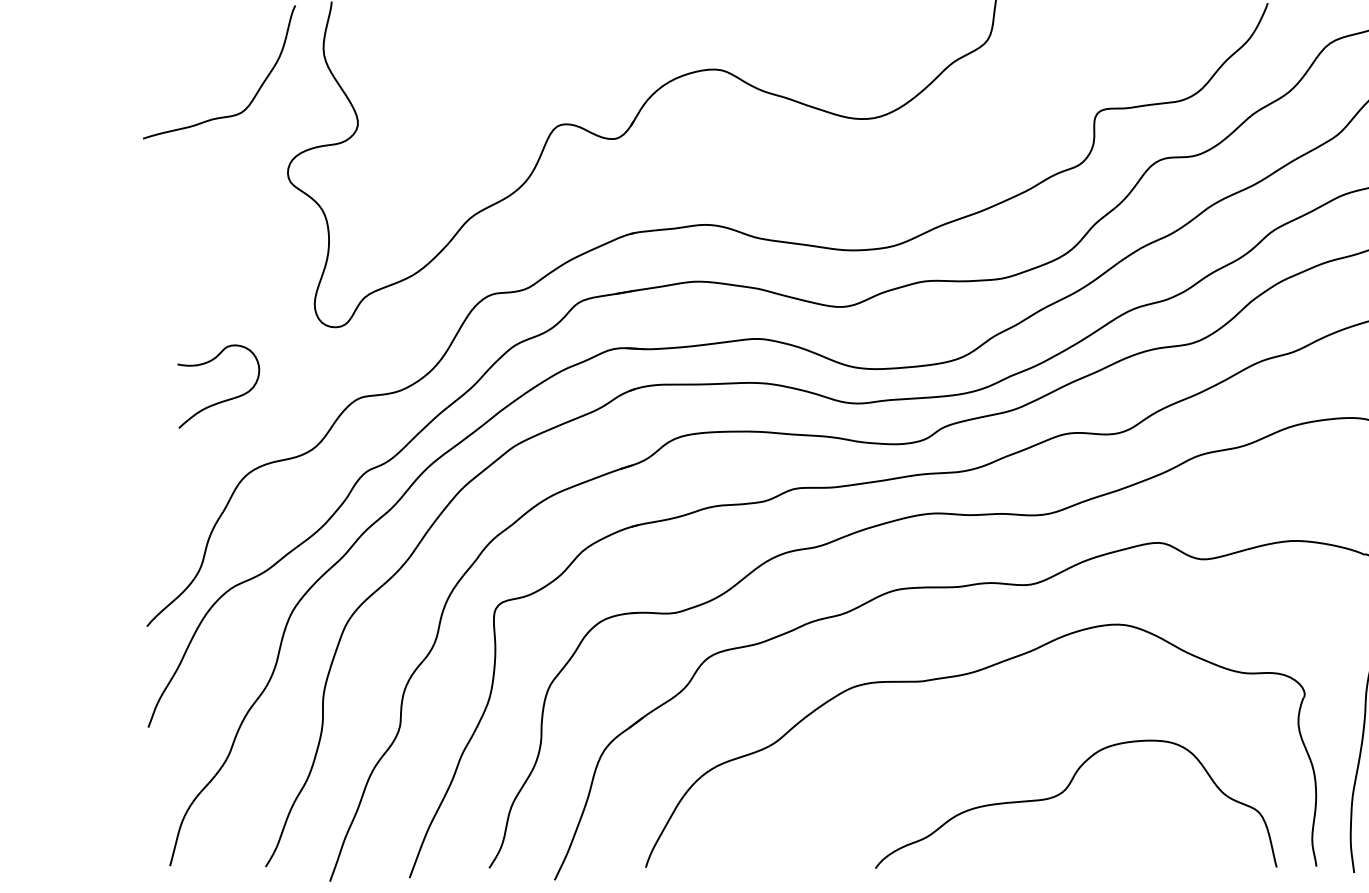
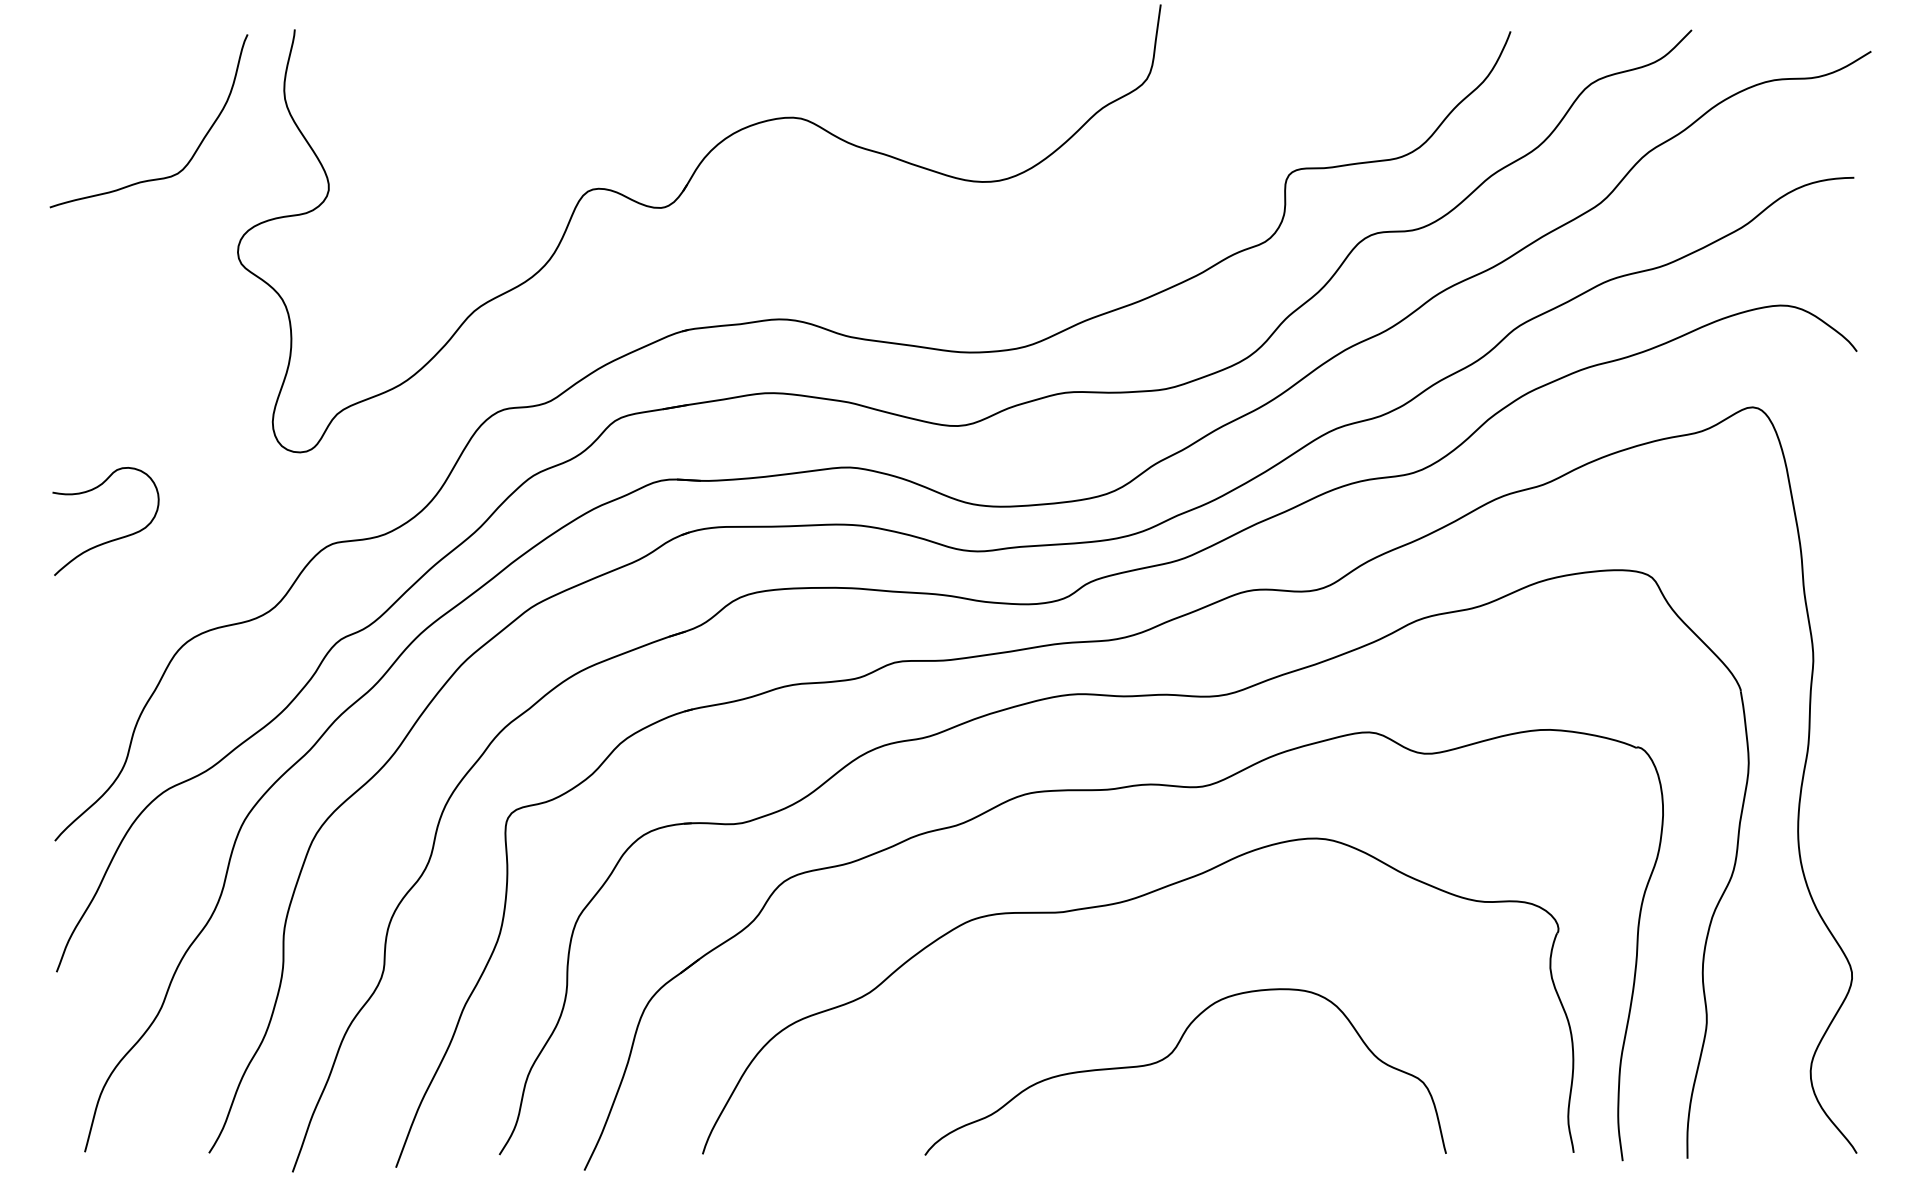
curve: (223, 400) -> (112, 539), moved
curve: (1064, 791) -> (1170, 1055), moved

